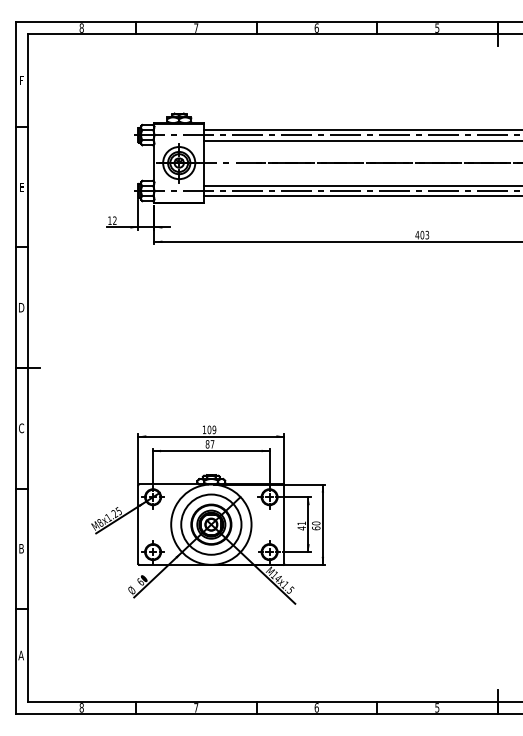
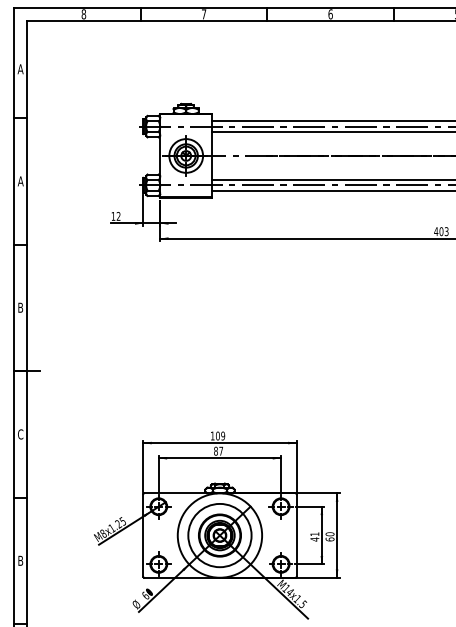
text: (21, 80) -> (20, 69), F -> A
text: (21, 186) -> (20, 180), E -> A
text: (21, 307) -> (20, 307), D -> B

